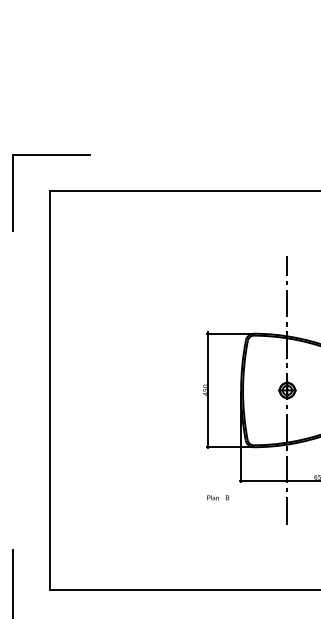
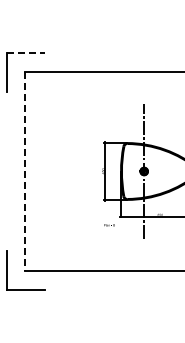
line: (52, 154) -> (26, 53), solid -> dashed
line: (50, 390) -> (25, 171), solid -> dashed

